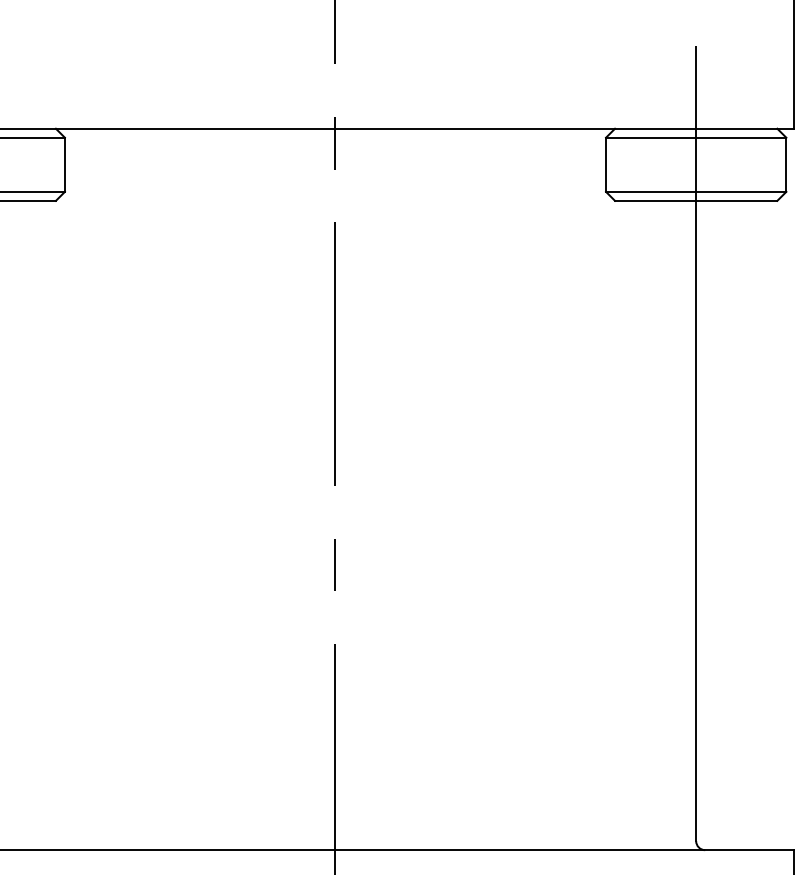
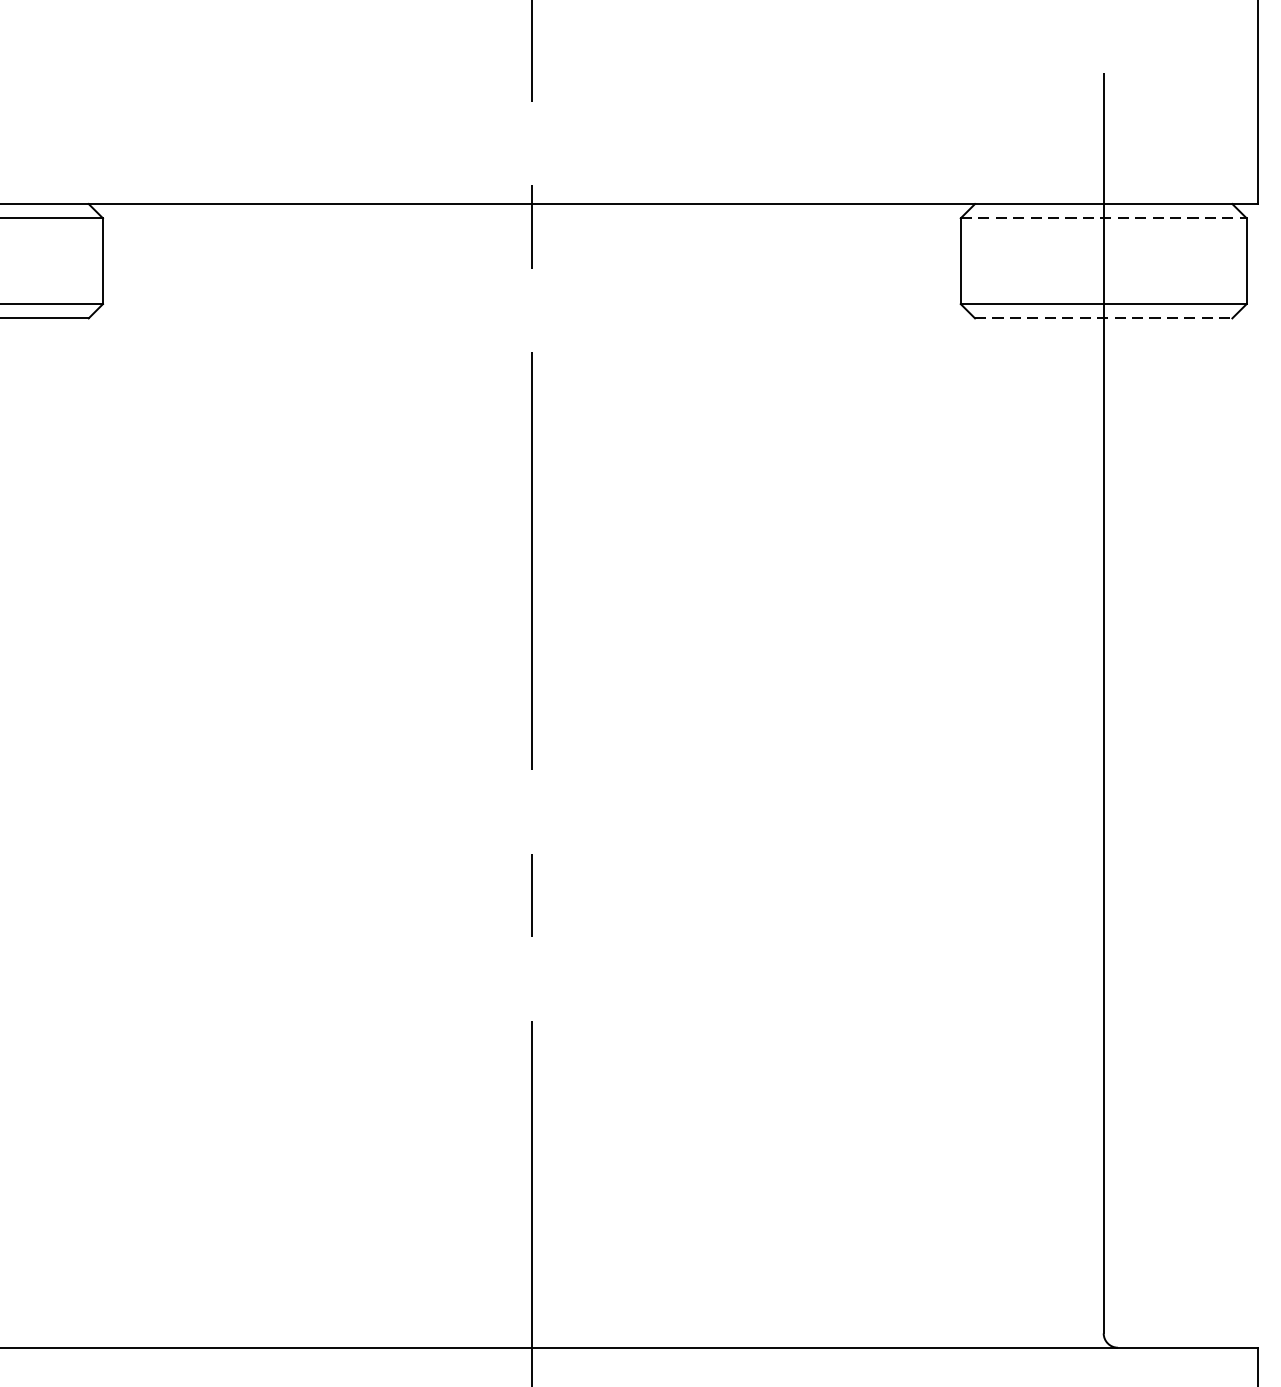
line: (696, 137) -> (1104, 217), solid -> dashed
line: (696, 200) -> (1104, 317), solid -> dashed

